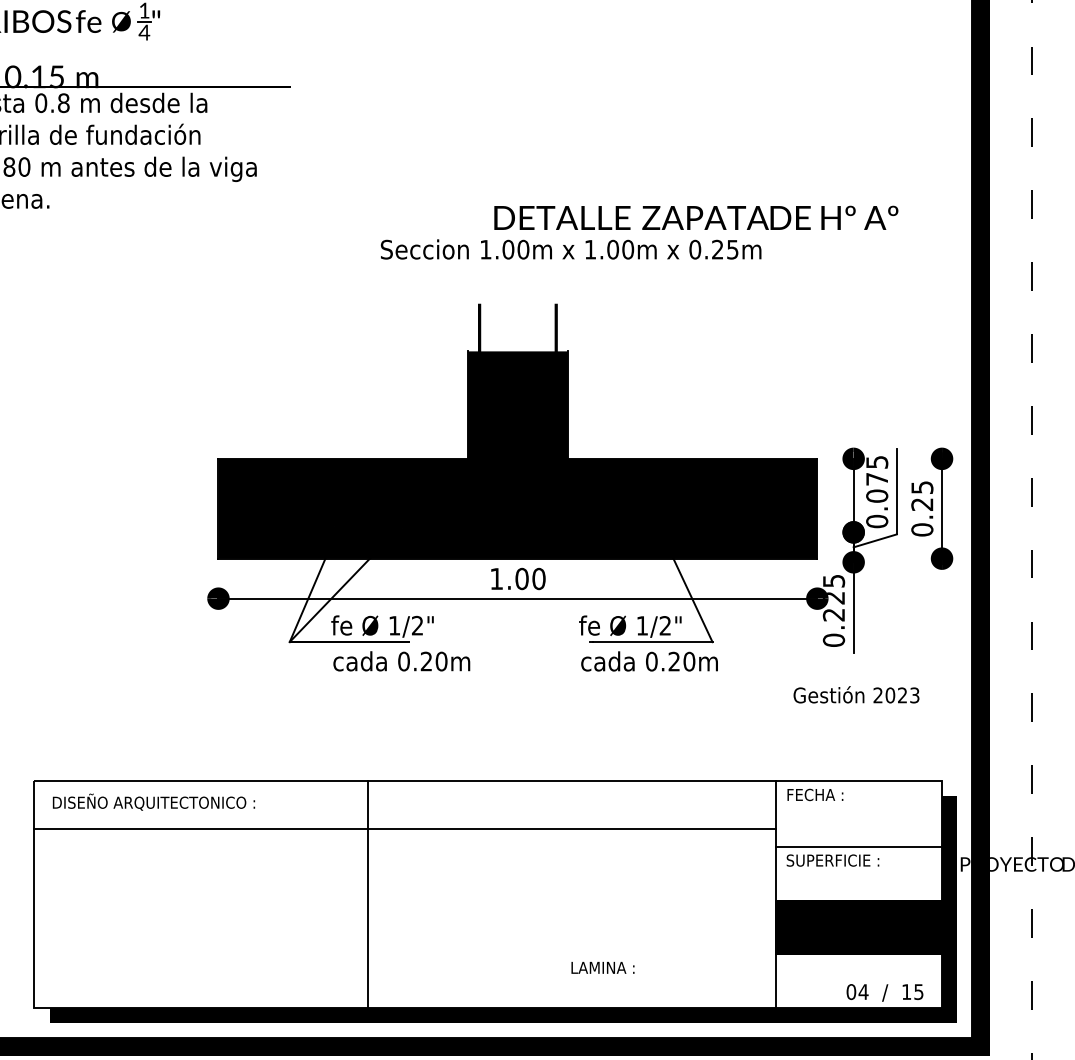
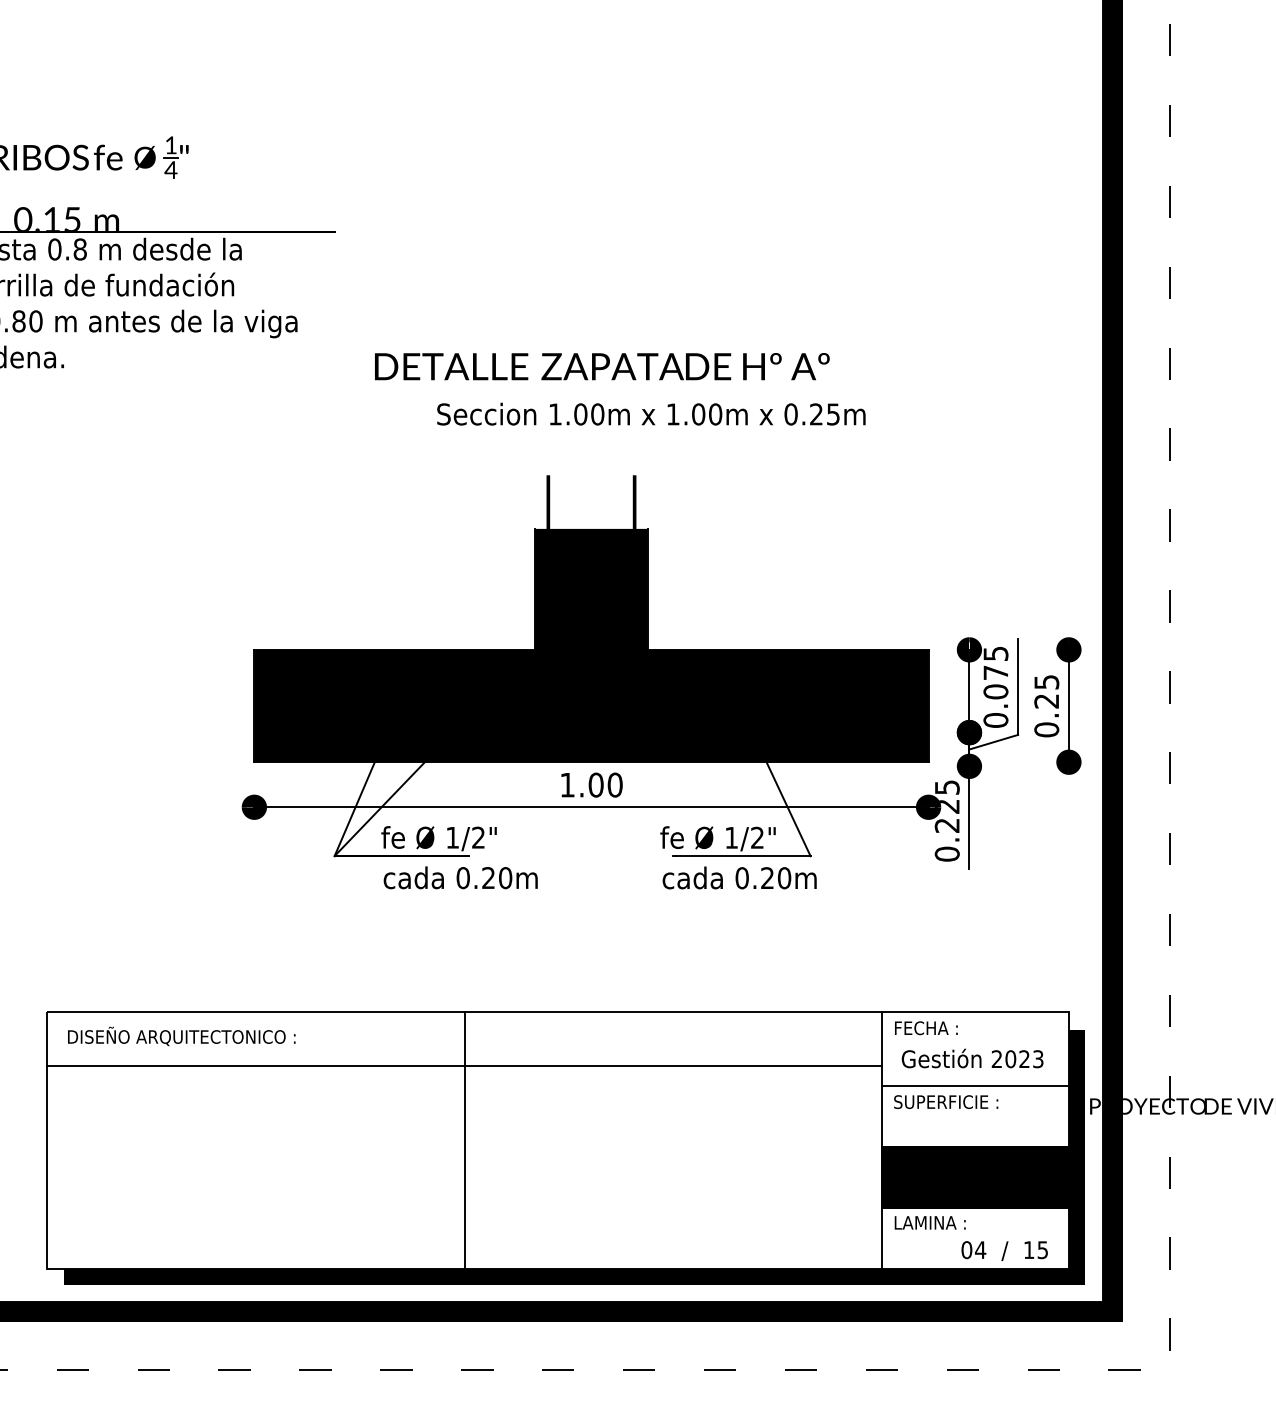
text: (696, 217) -> (602, 366), moved
text: (856, 694) -> (972, 1058), moved
line: (367, 894) -> (464, 1140), moved
text: (602, 967) -> (929, 1222), moved

